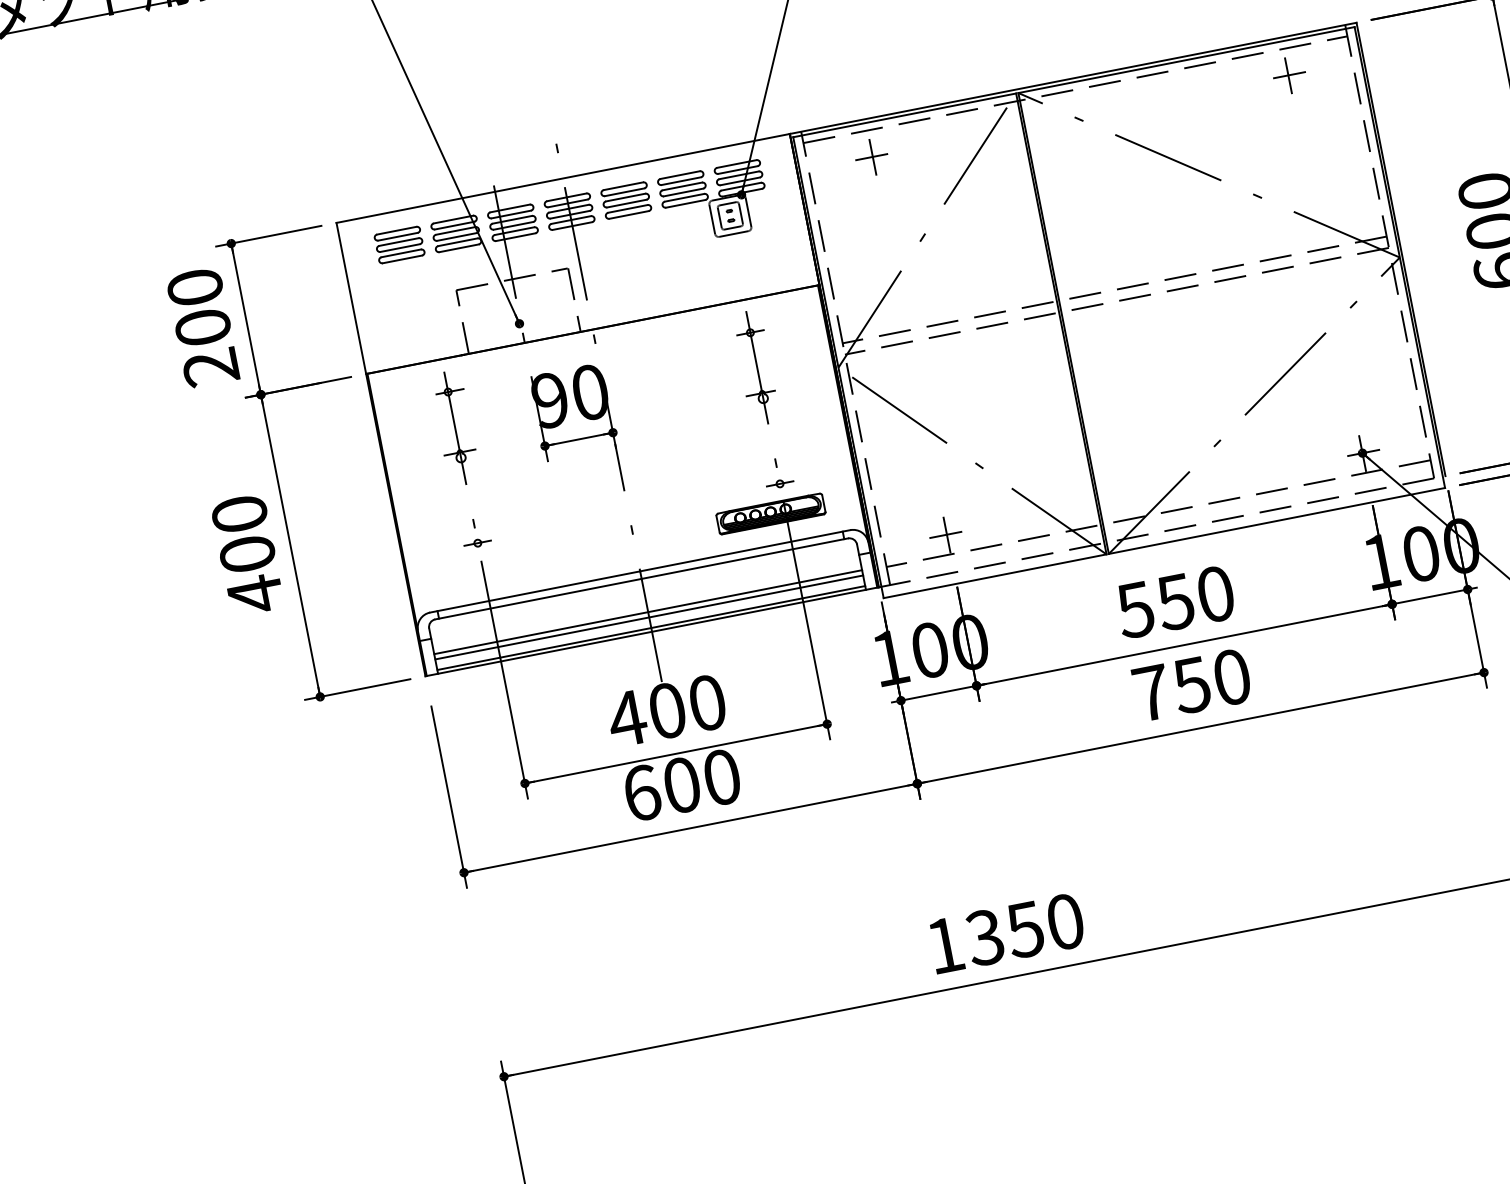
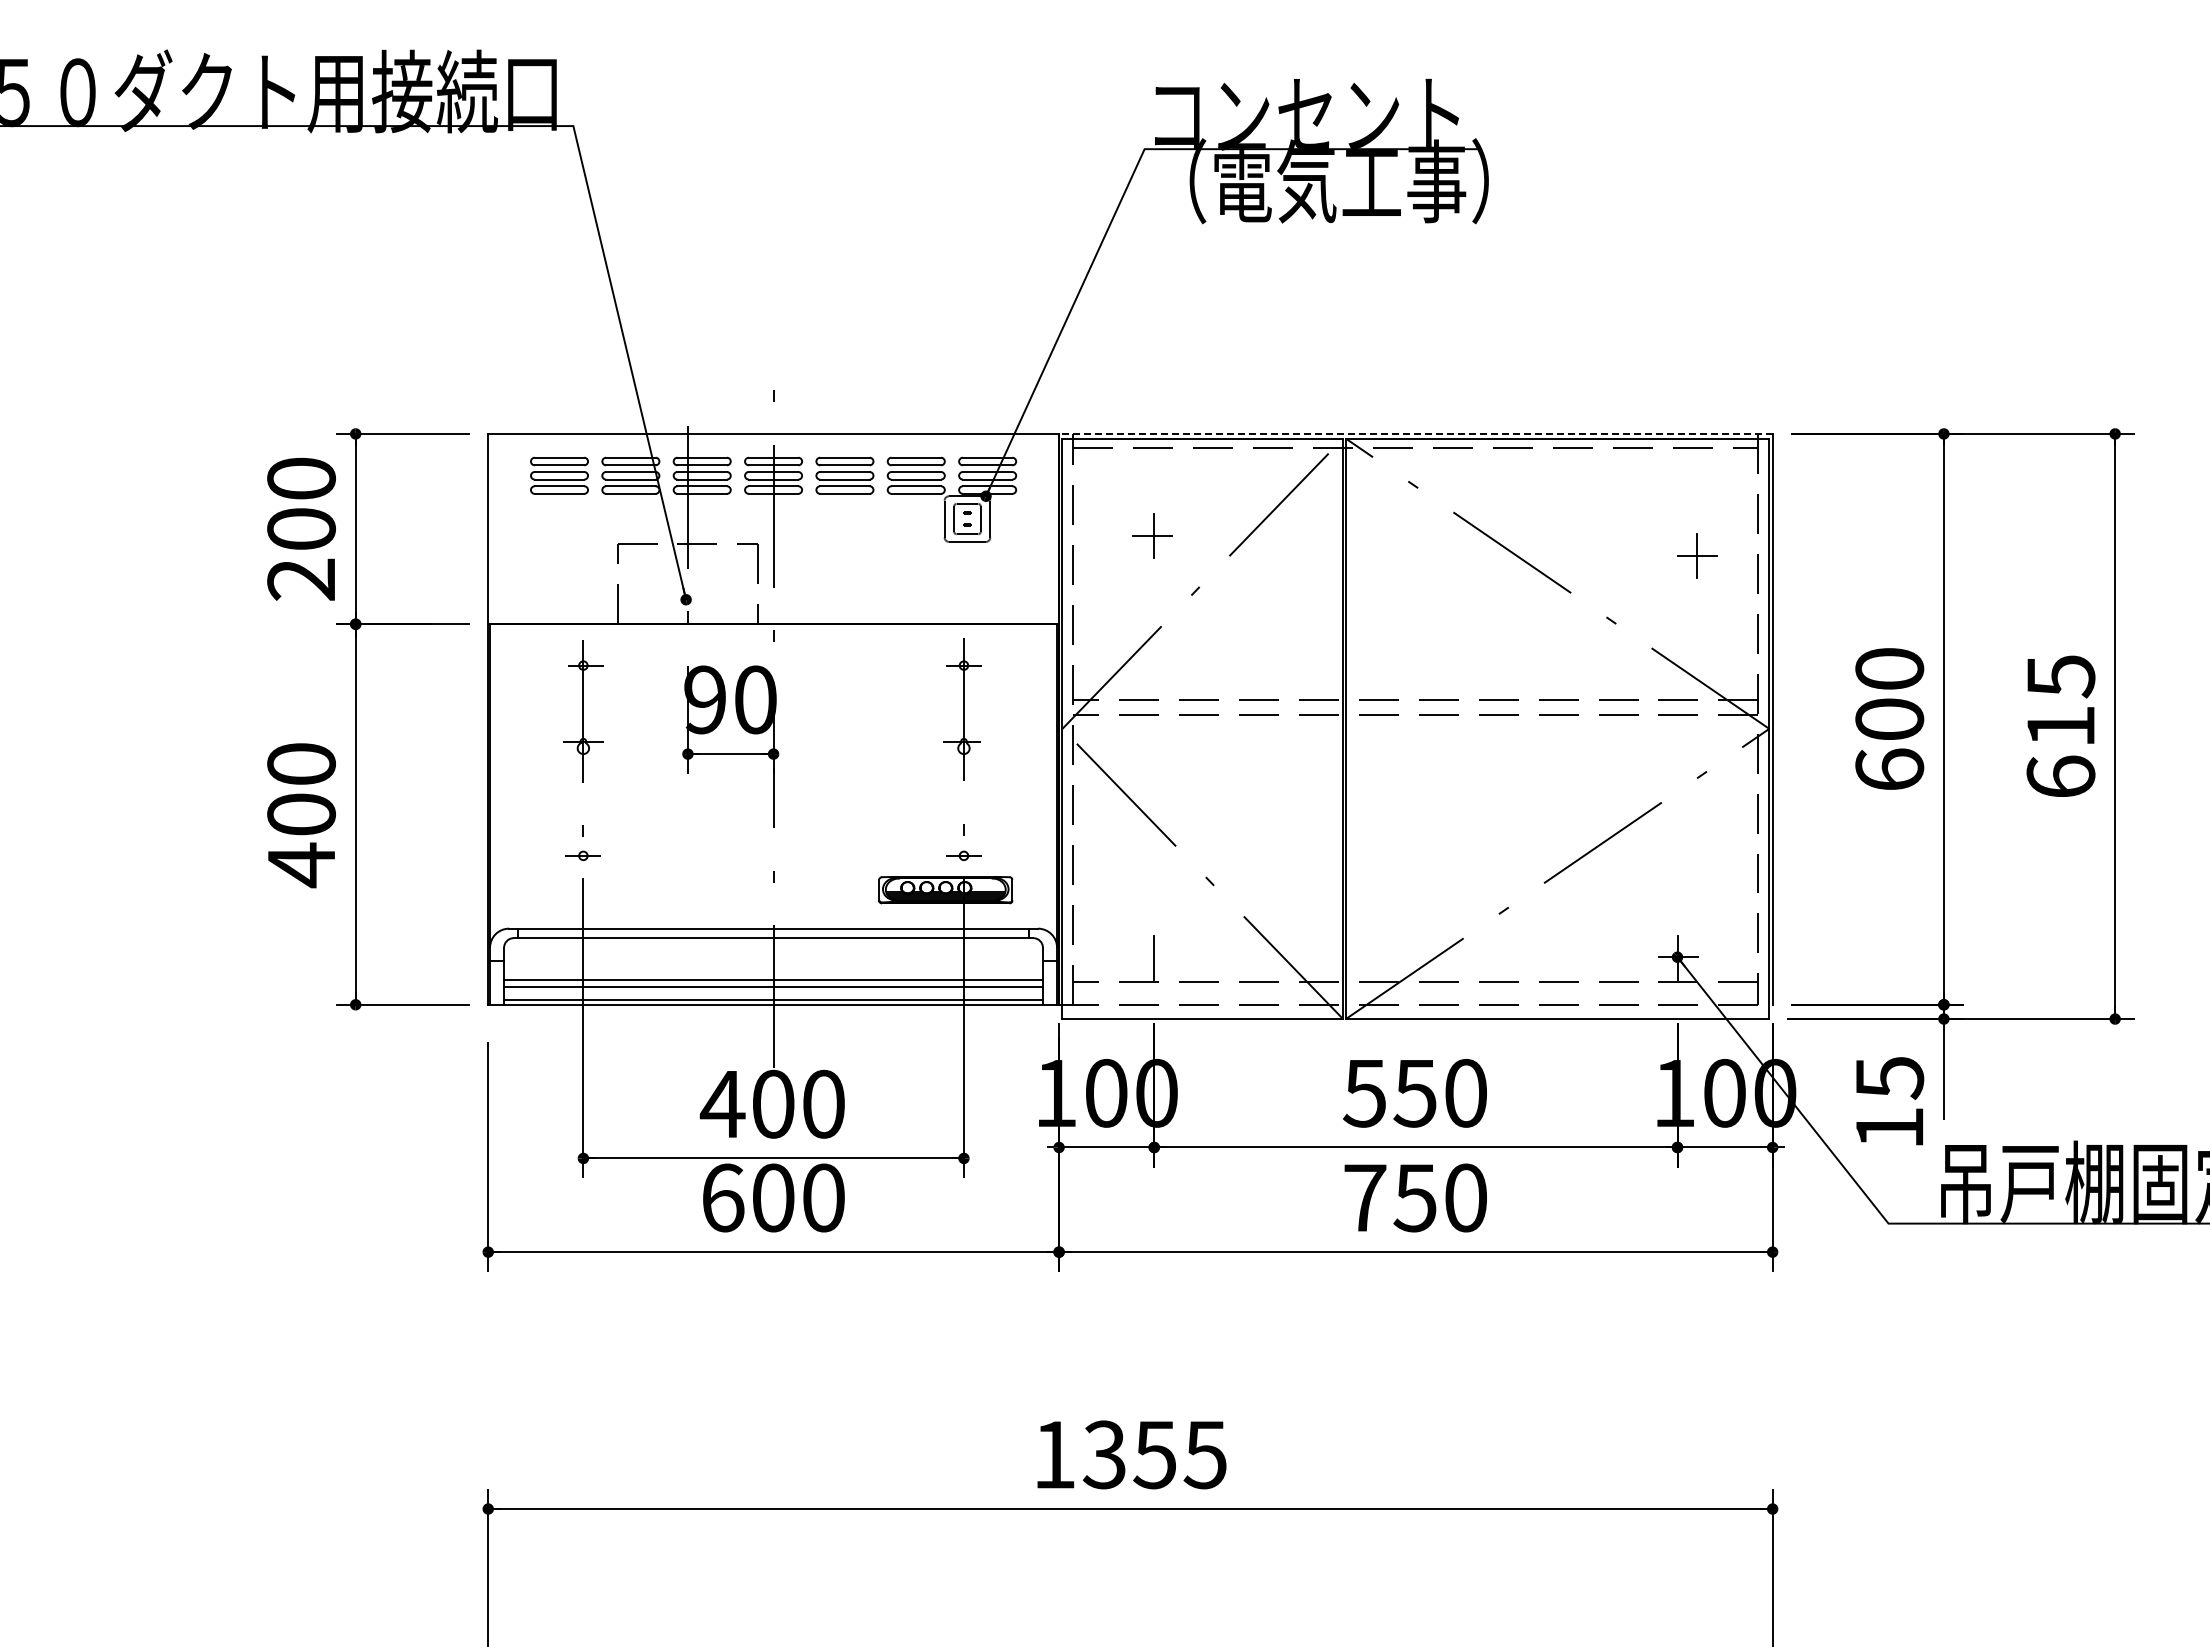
part: (1289, 75) -> (1697, 555), moved
line: (1072, 78) -> (1415, 433), solid -> dashed
part: (871, 157) -> (1152, 535), moved
line: (945, 535) -> (1152, 957), removed
text: (1064, 921) -> (1204, 1454), 1350 -> 1355

